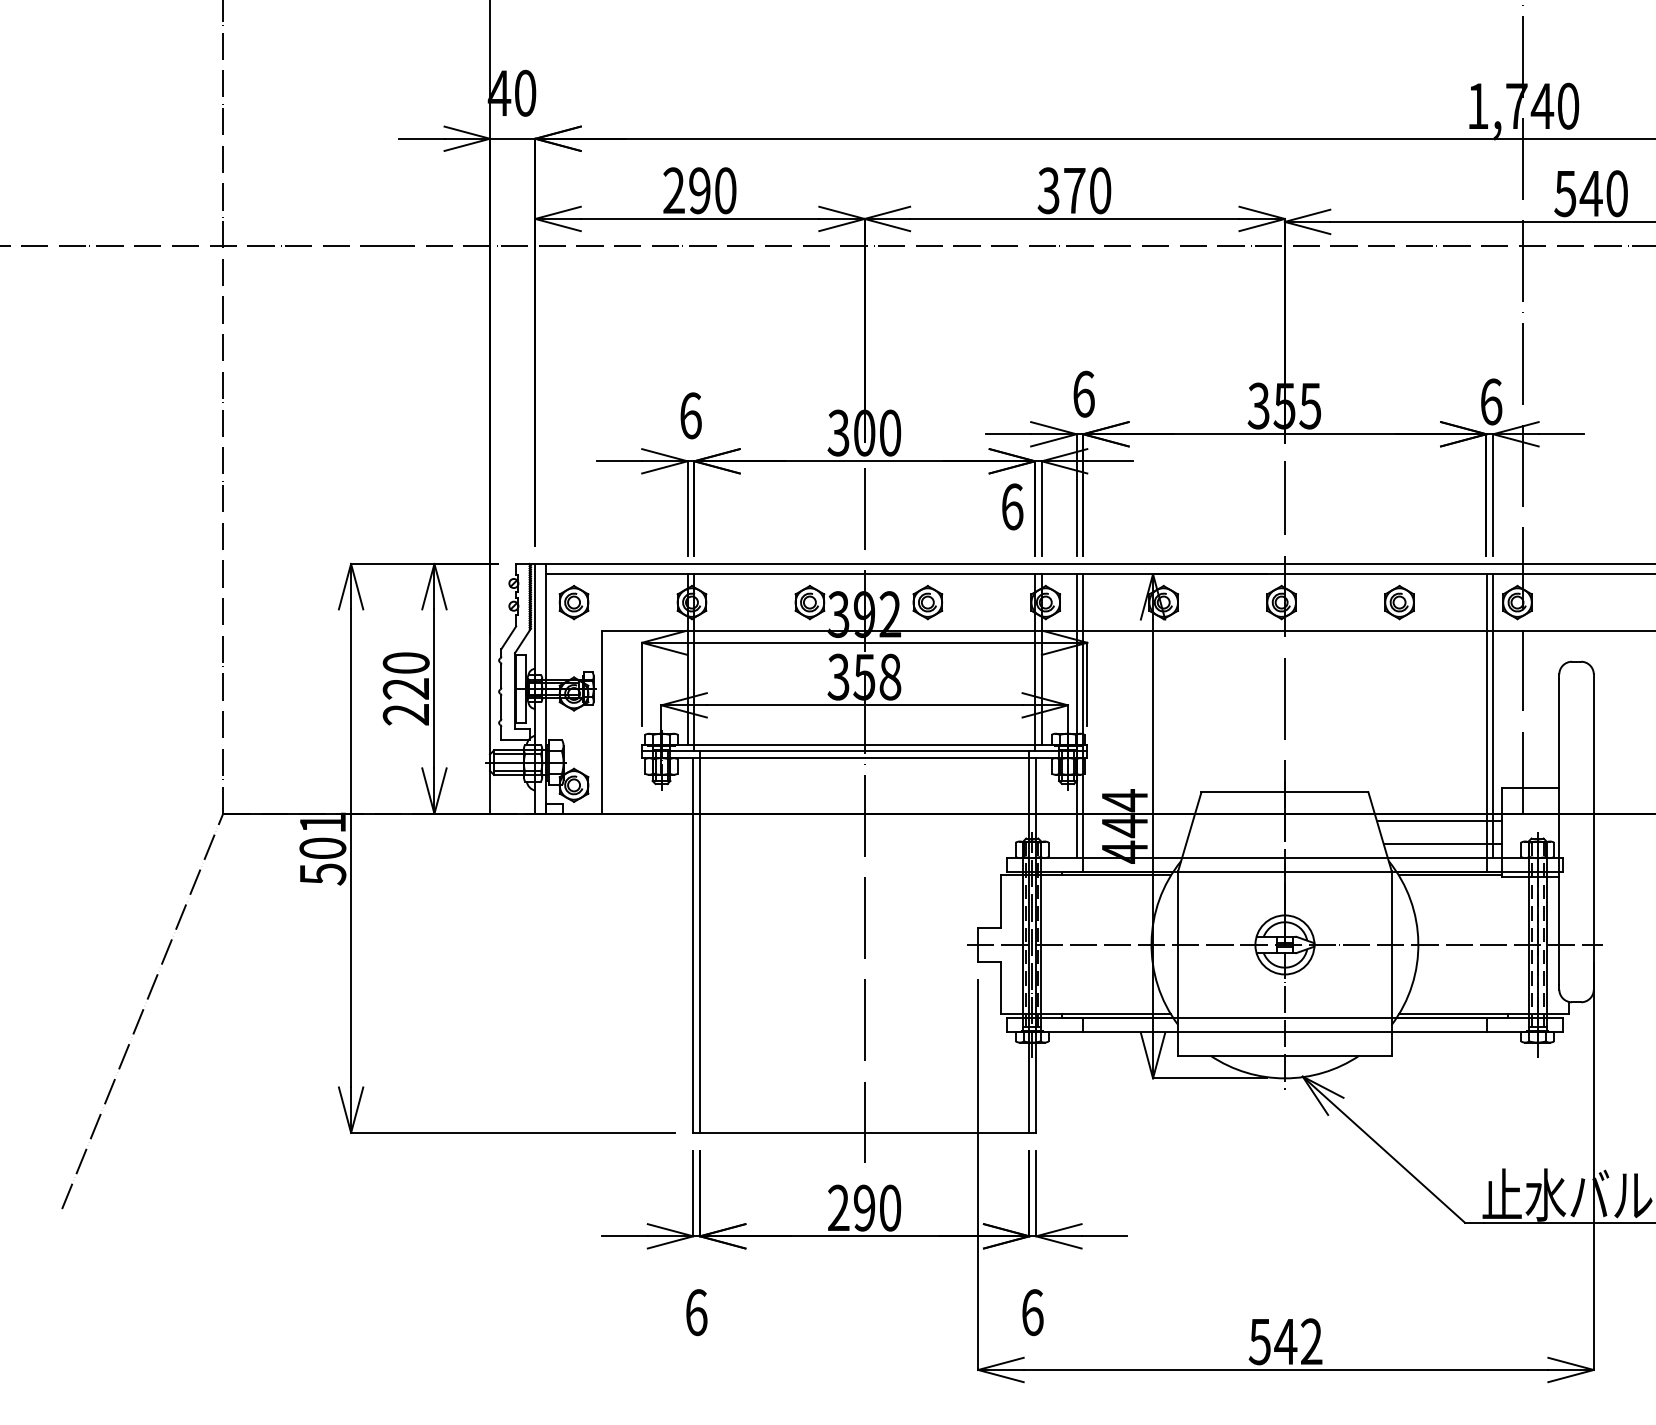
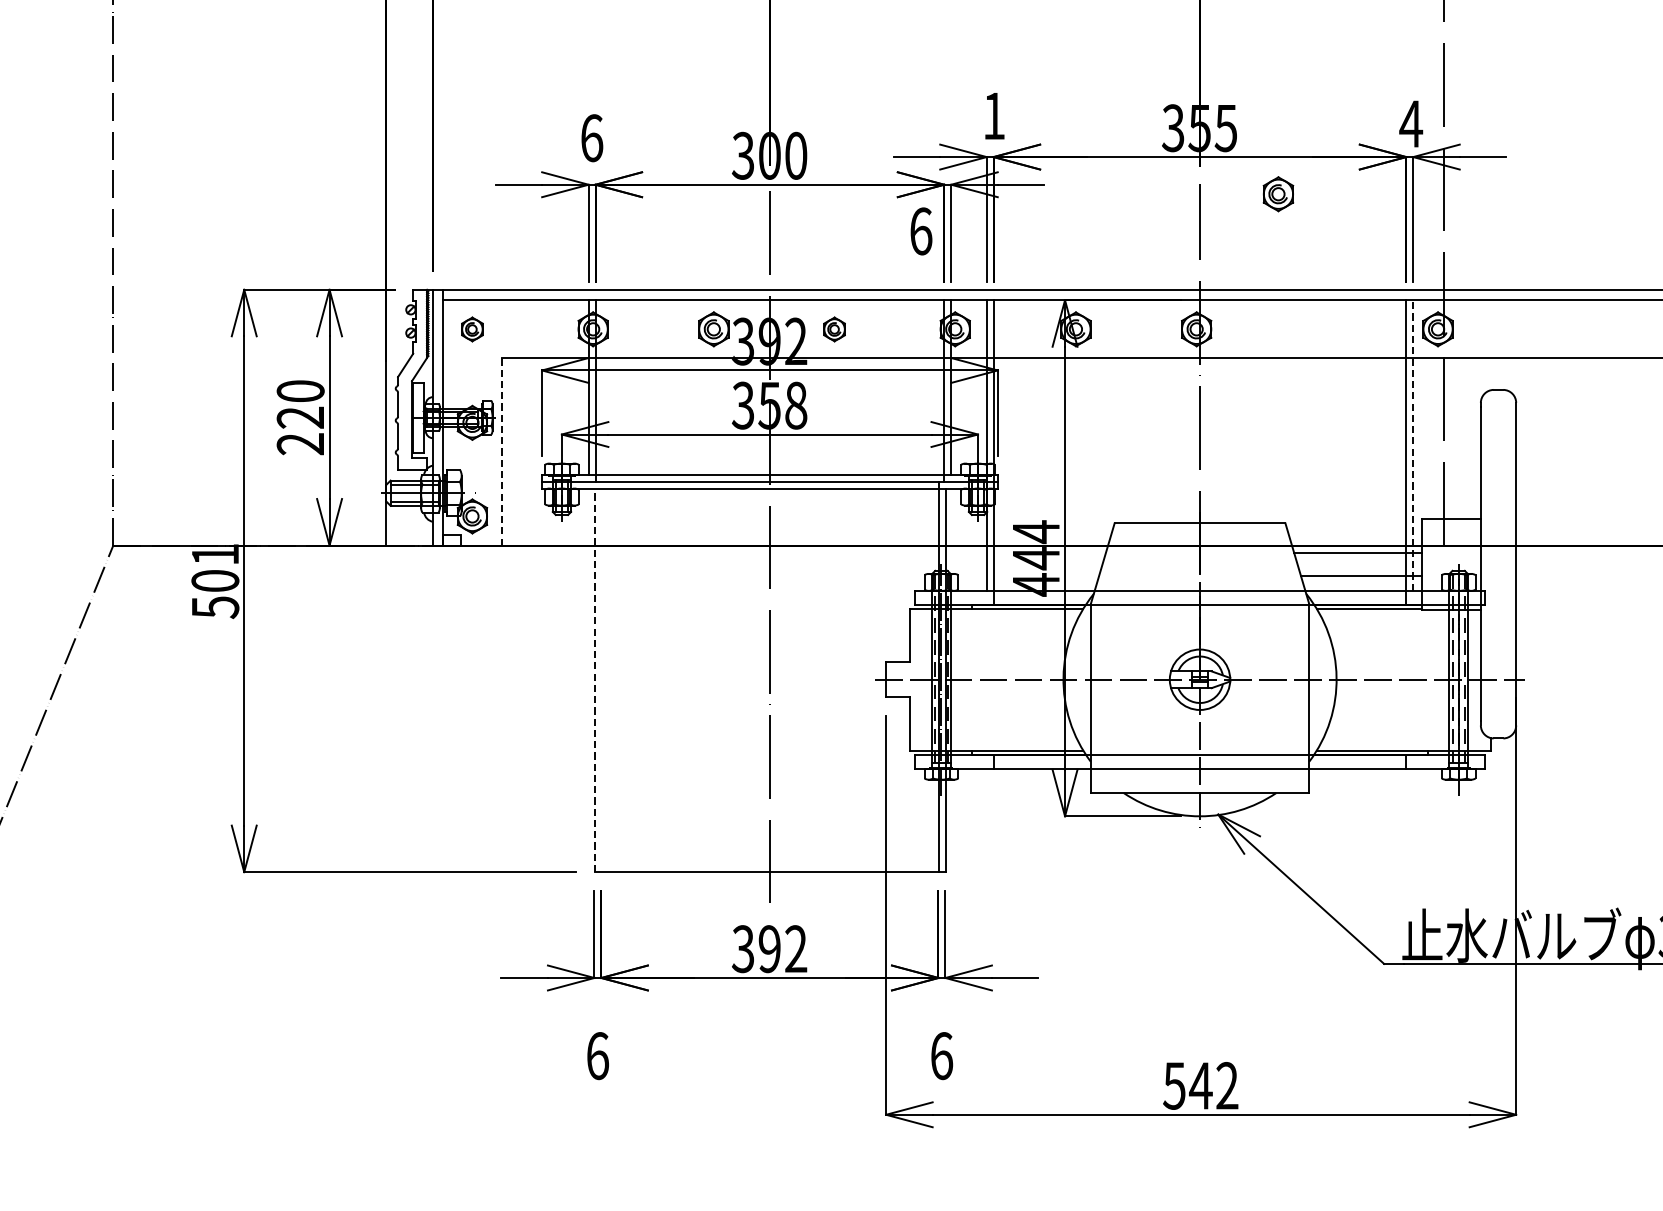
text: (1083, 393) -> (993, 115), 6 -> 1
text: (1490, 401) -> (1410, 123), 6 -> 4
part: (573, 602) -> (471, 329), size x0.7
part: (927, 602) -> (834, 329), size x0.7
part: (1399, 602) -> (1278, 194), moved
line: (1493, 716) -> (1413, 445), solid -> dashed
line: (602, 722) -> (501, 452), solid -> dashed
line: (700, 941) -> (601, 676), removed
line: (693, 945) -> (594, 680), solid -> dashed
text: (864, 1207) -> (769, 948), 290 -> 392

